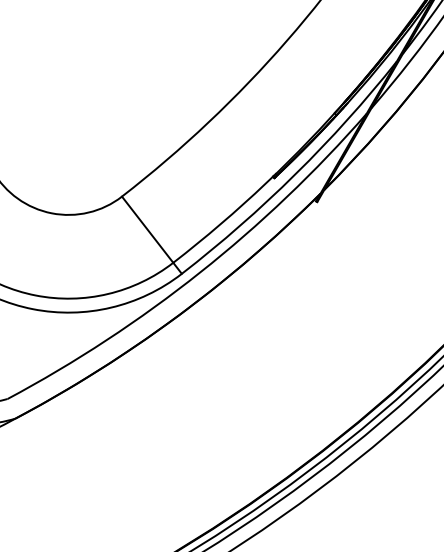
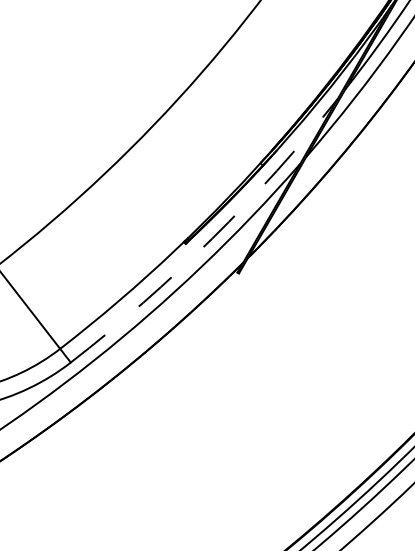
arc: (295, 174) -> (211, 239), solid -> dashed

